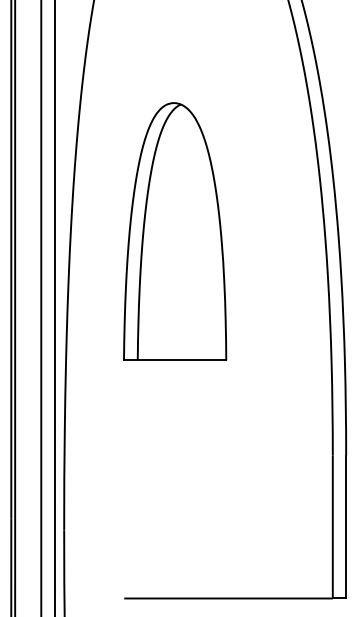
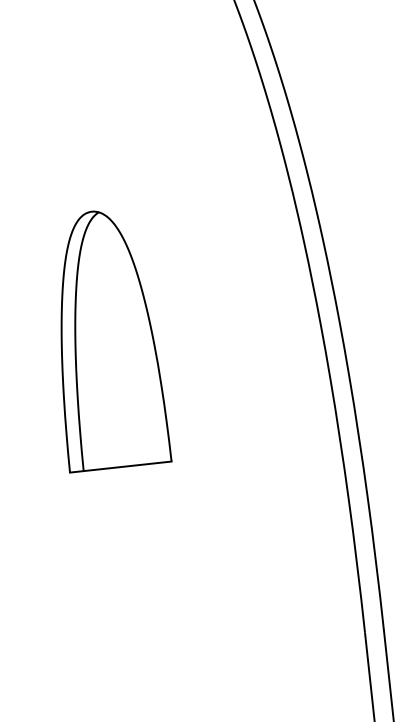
part: (175, 231) -> (107, 339), size x0.7

